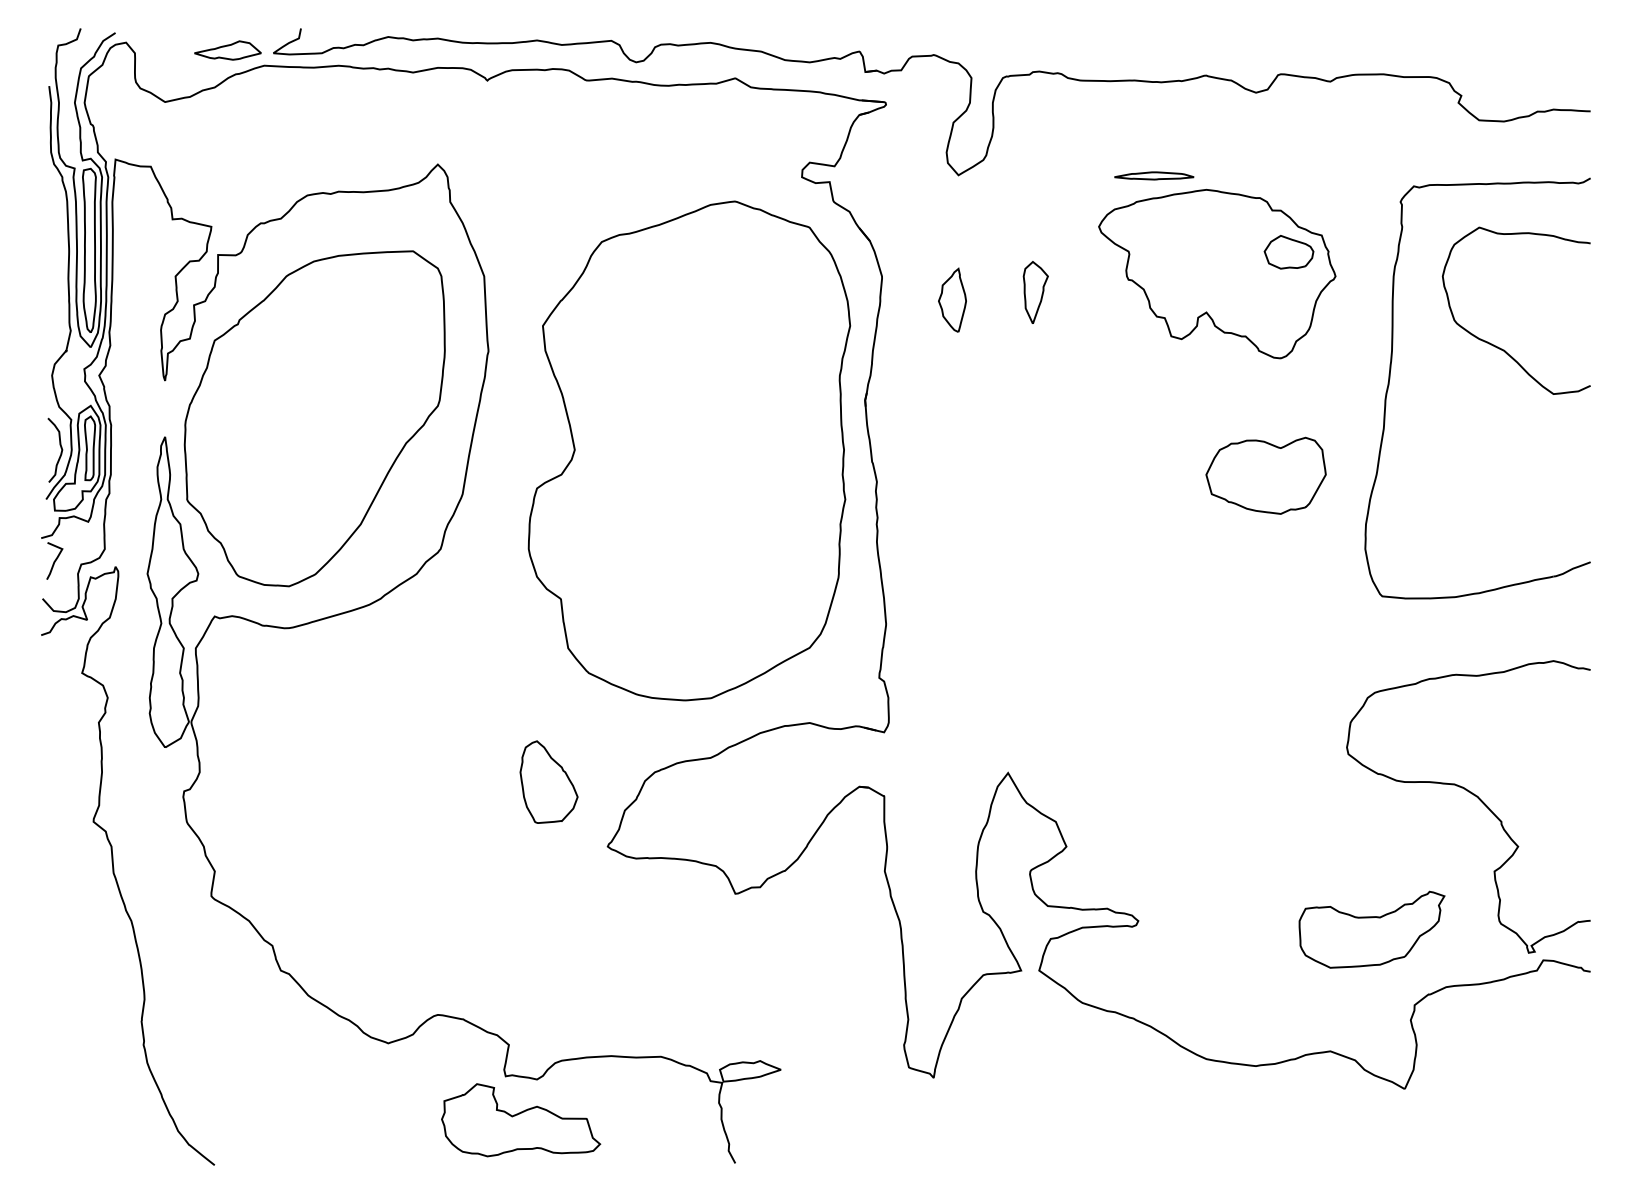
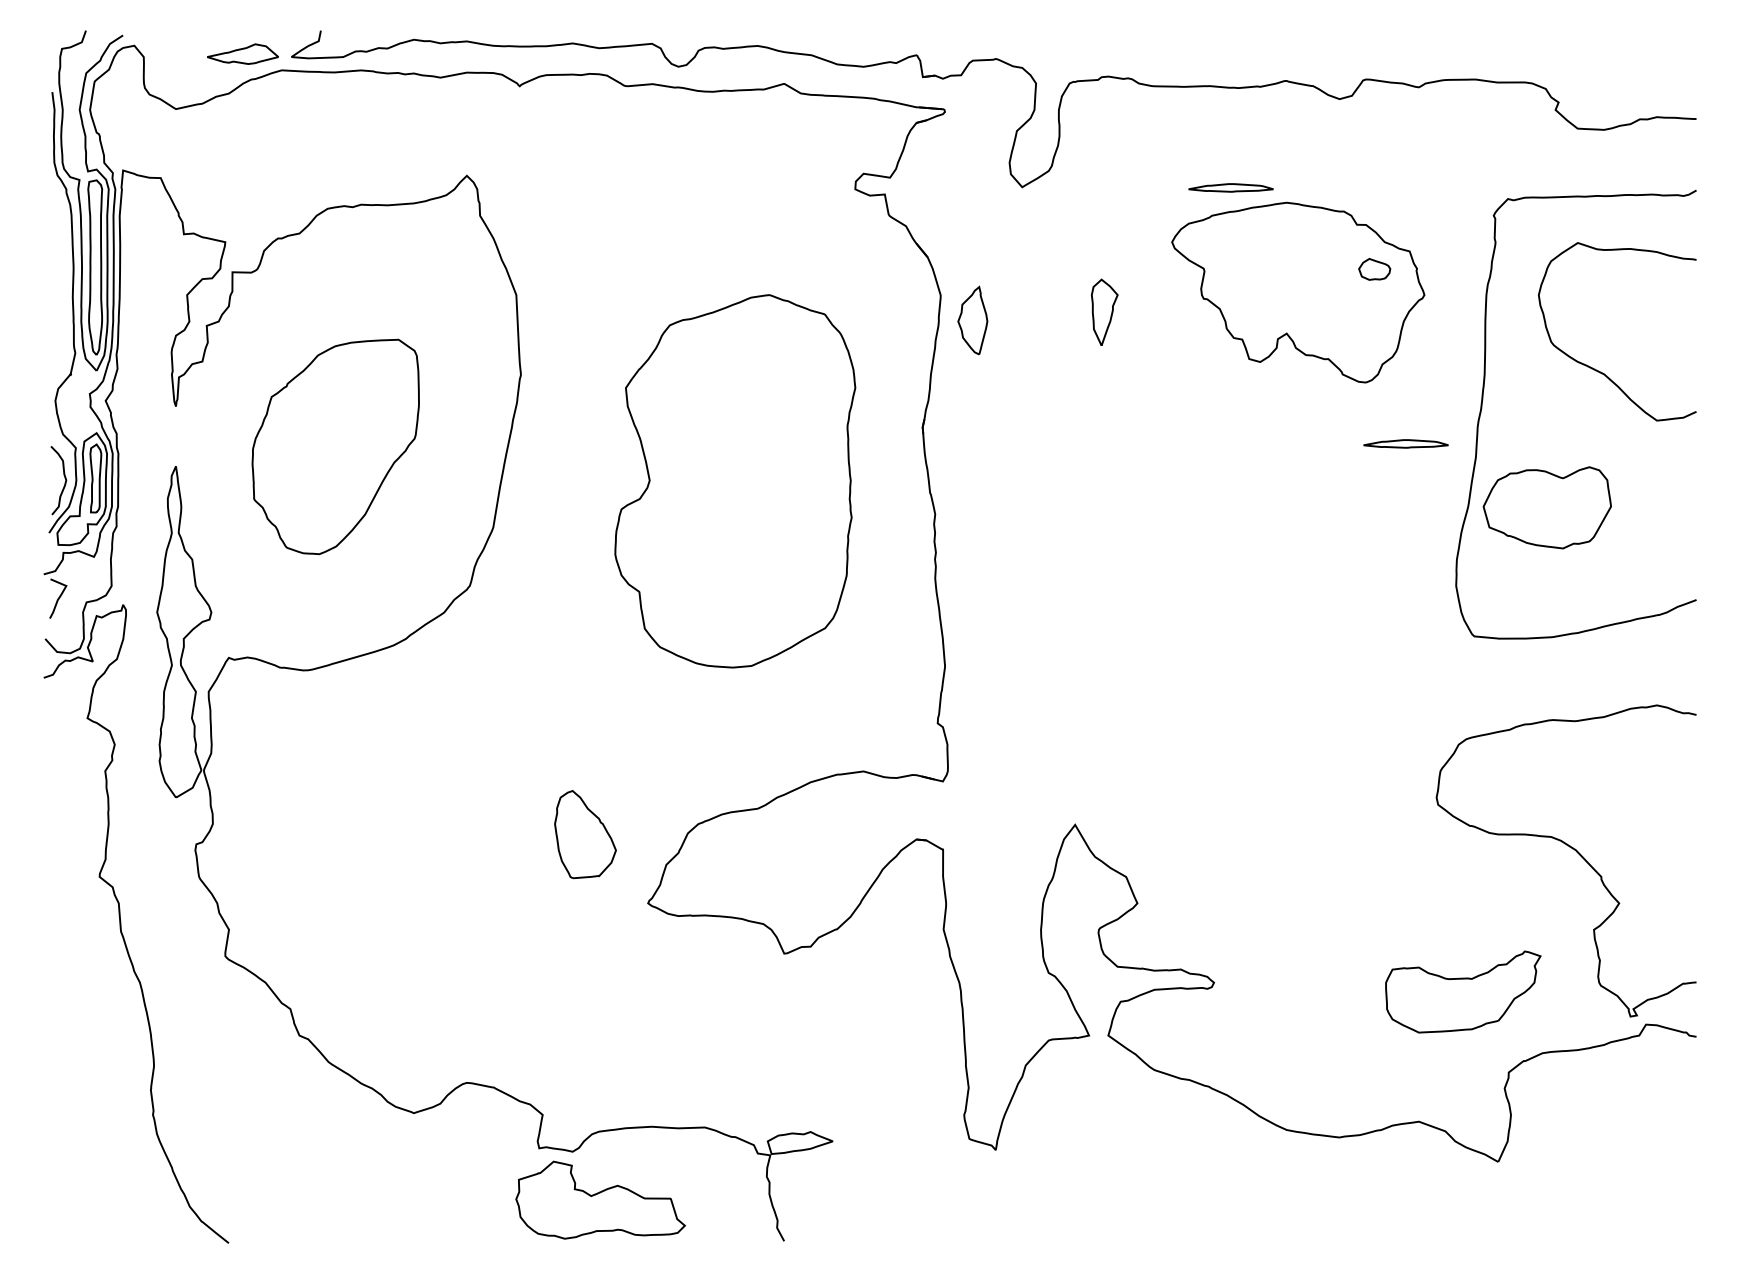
part: (1288, 252) -> (1374, 269), size x0.6
part: (952, 300) -> (972, 320), moved
part: (1317, 415) -> (1405, 443), added
part: (314, 418) -> (335, 446), size x0.6
part: (689, 451) -> (735, 481), size x0.7
part: (1265, 475) -> (1546, 507), moved
part: (520, 1119) -> (600, 1199), moved

